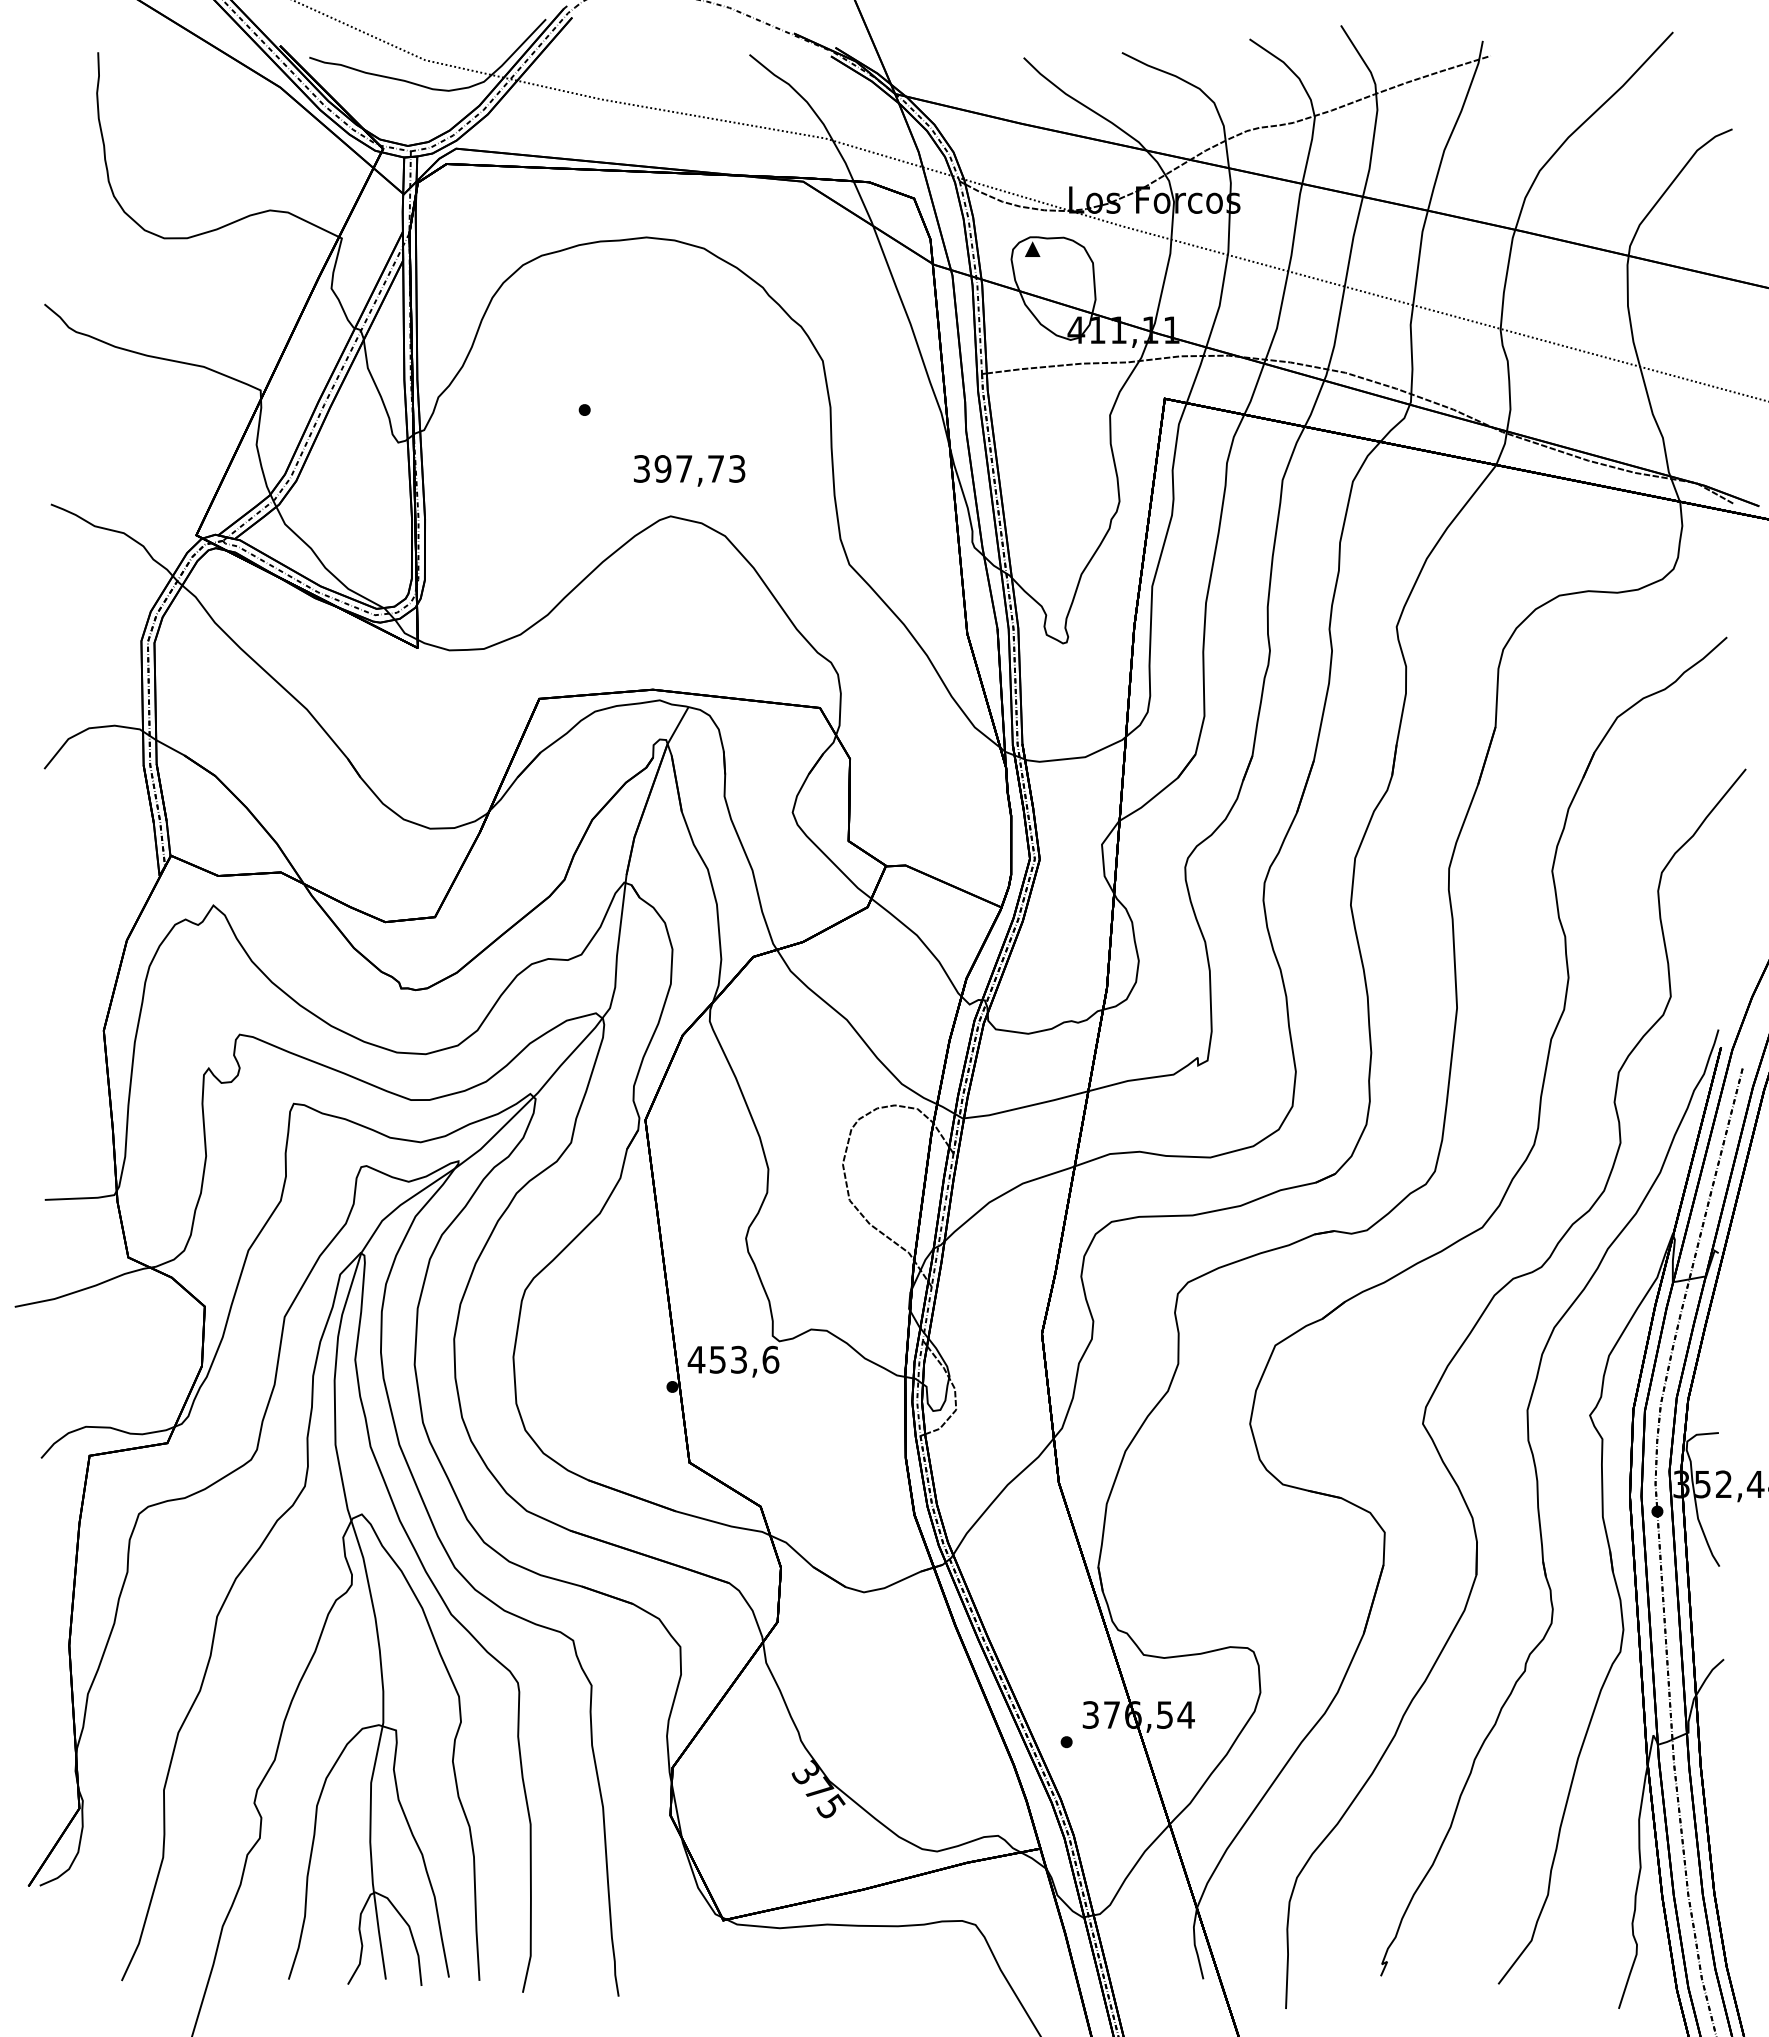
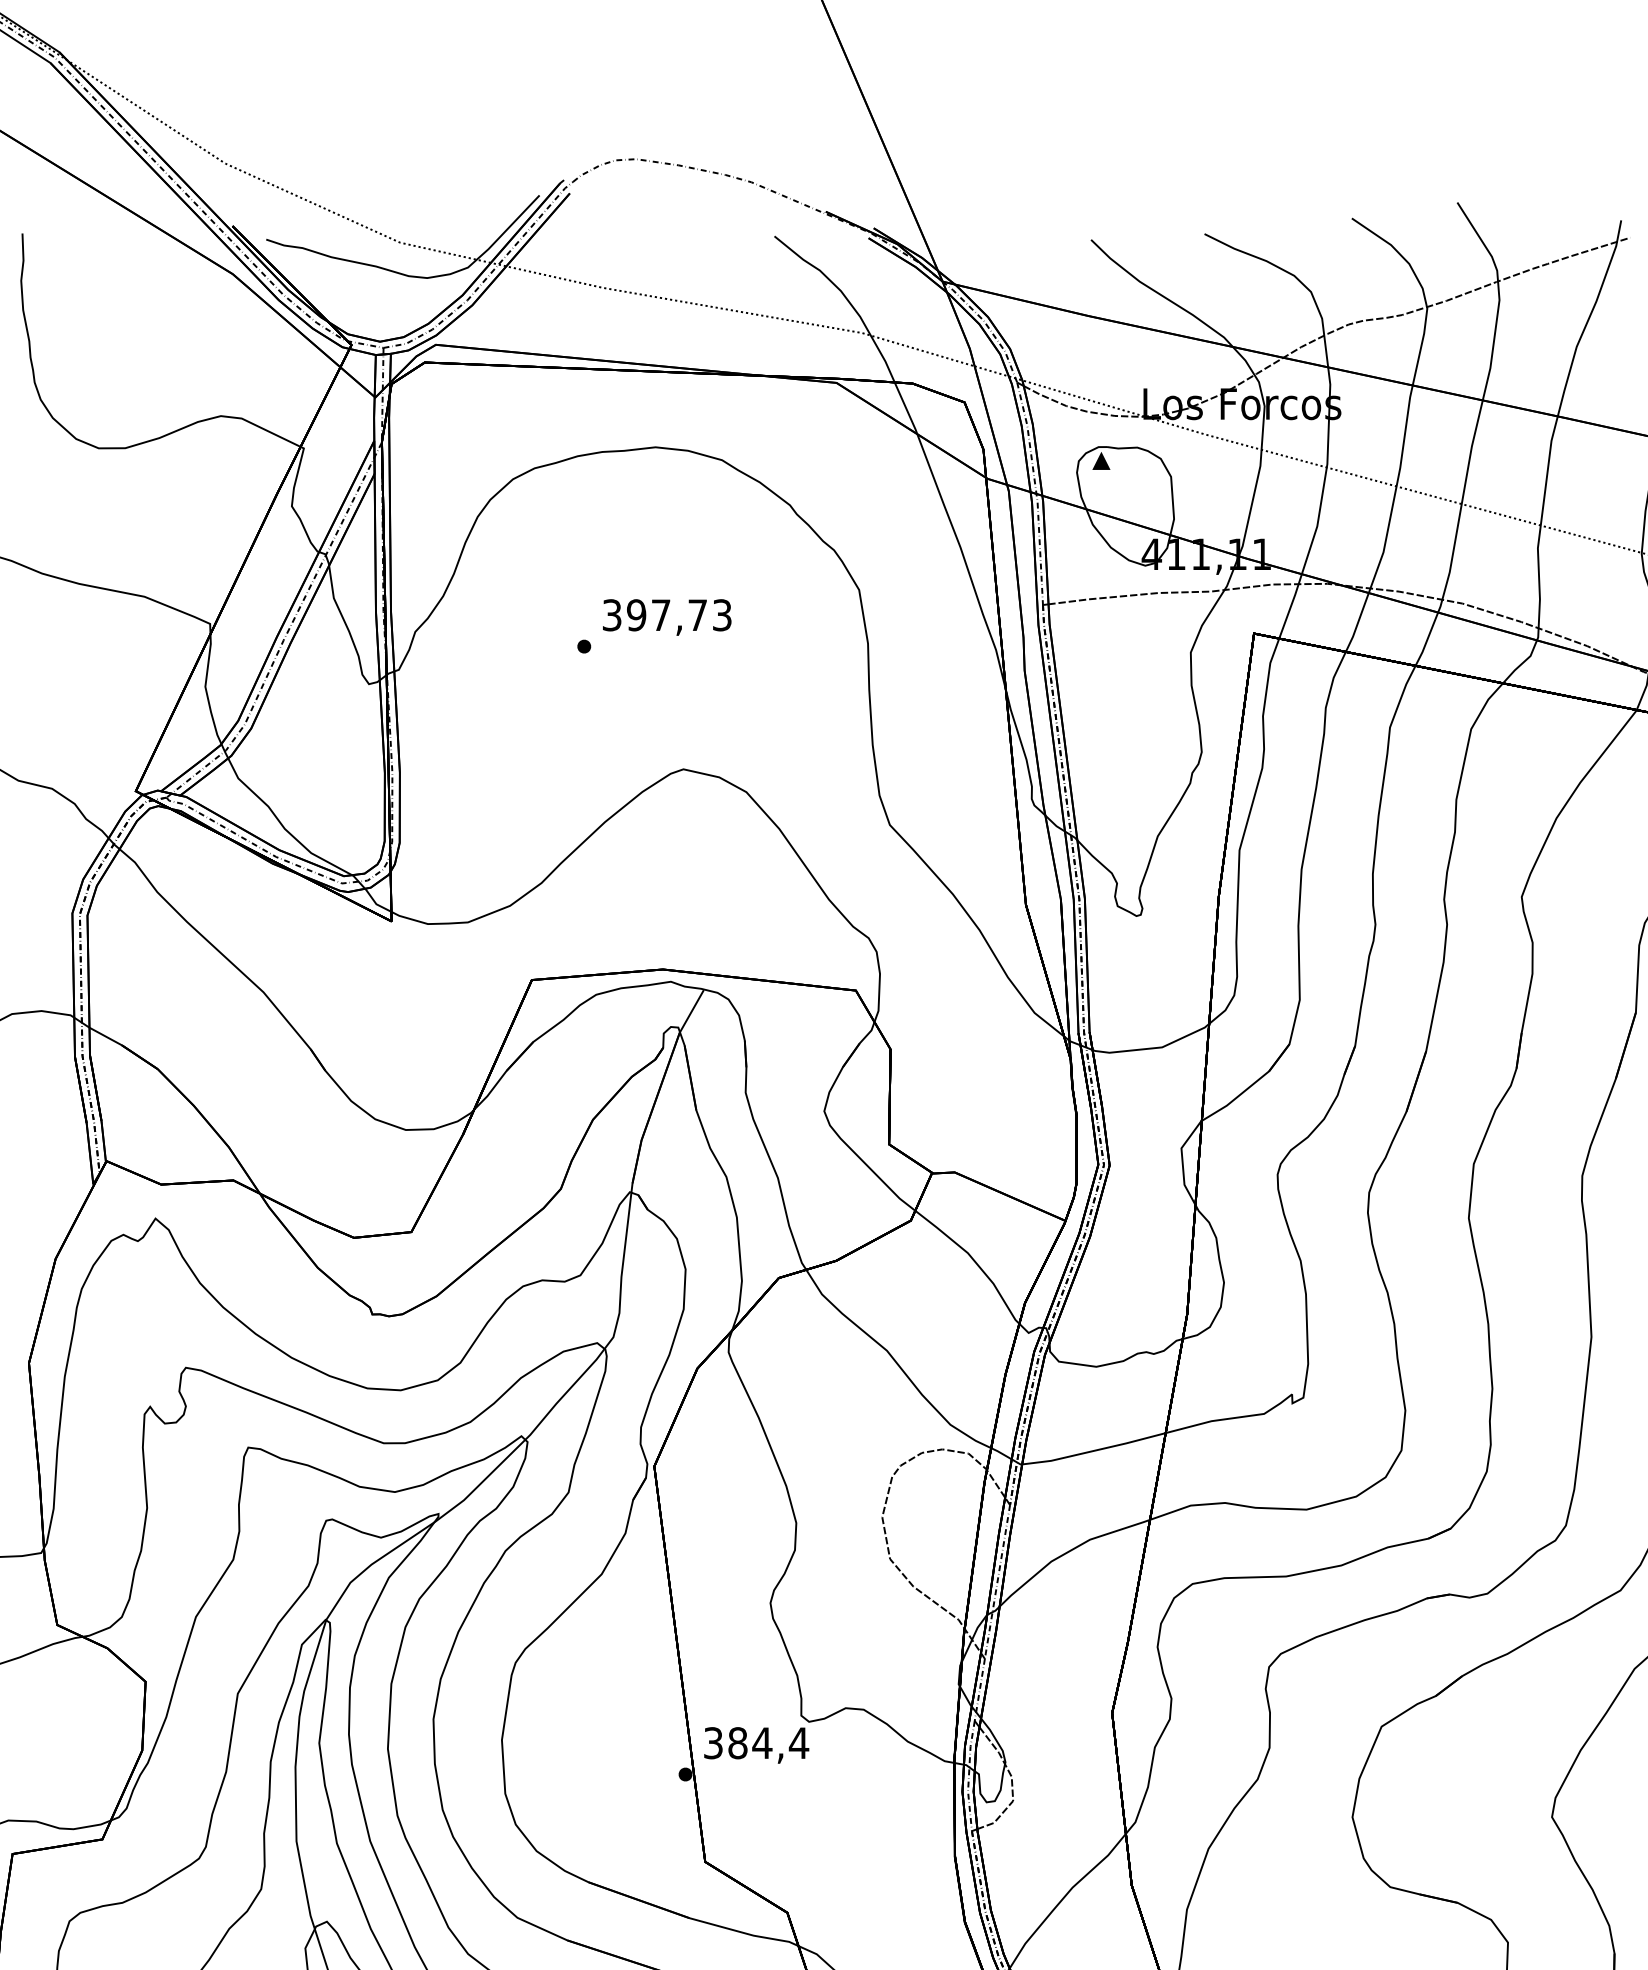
text: (689, 470) -> (667, 617), moved
text: (733, 1359) -> (756, 1742), 453,6 -> 384,4

